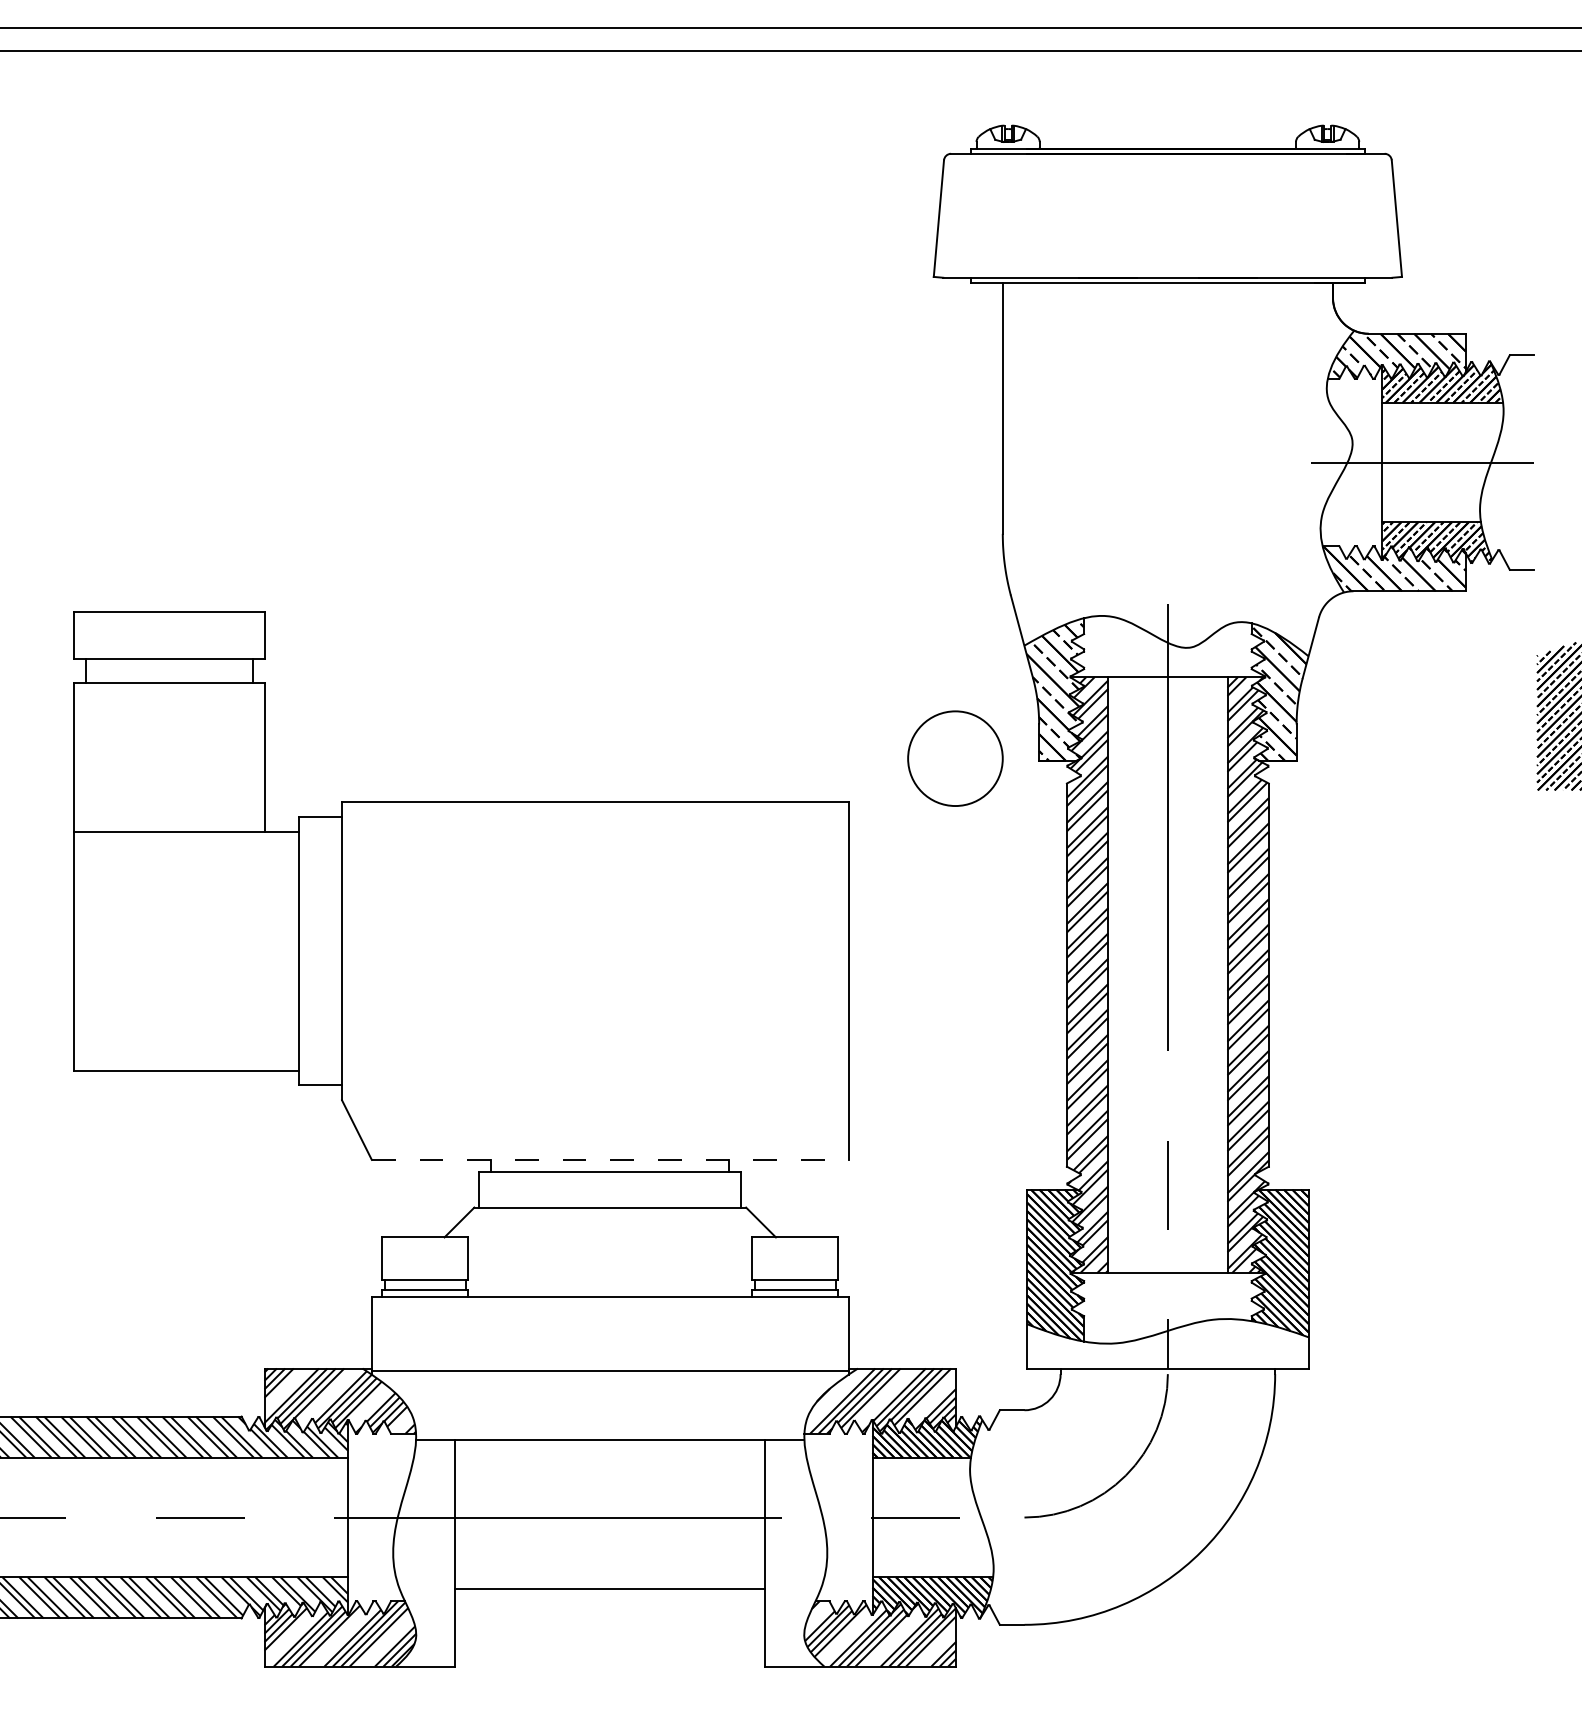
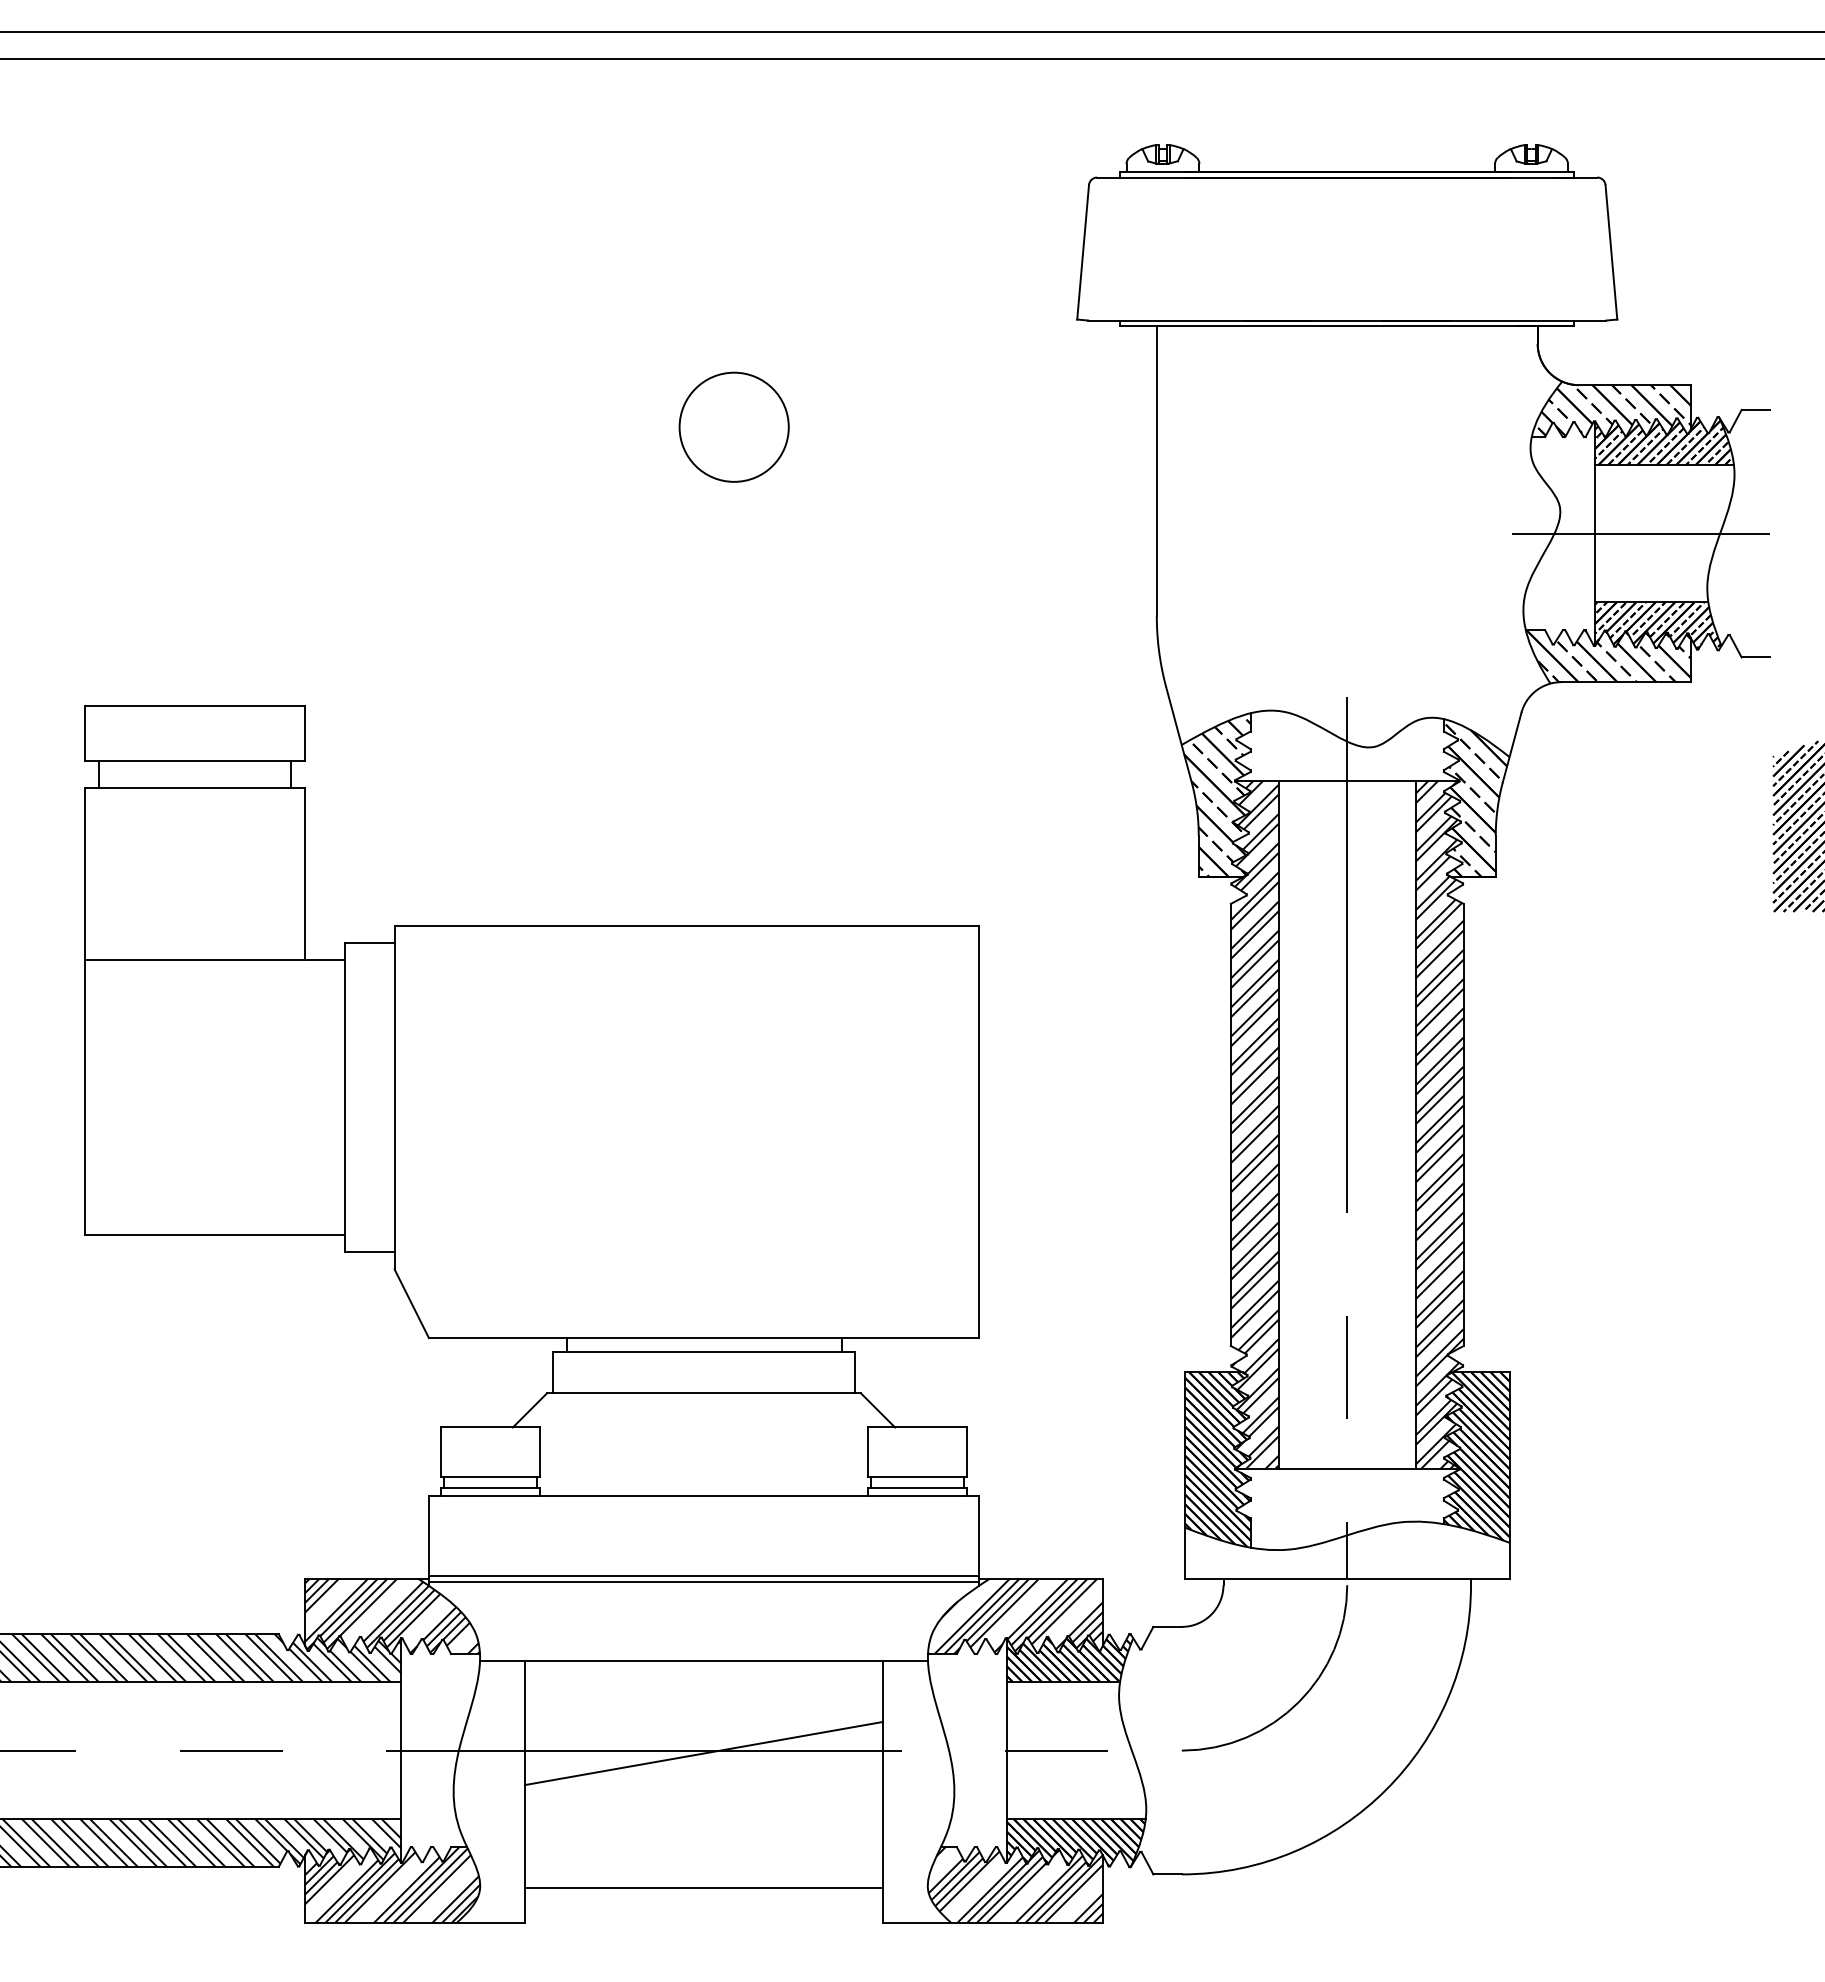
circle: (954, 758) -> (733, 426), moved
line: (610, 1160) -> (704, 1338), dashed -> solid
line: (609, 1366) -> (703, 1576), added
line: (609, 1520) -> (703, 1753), added
line: (609, 1589) -> (703, 1888), moved

